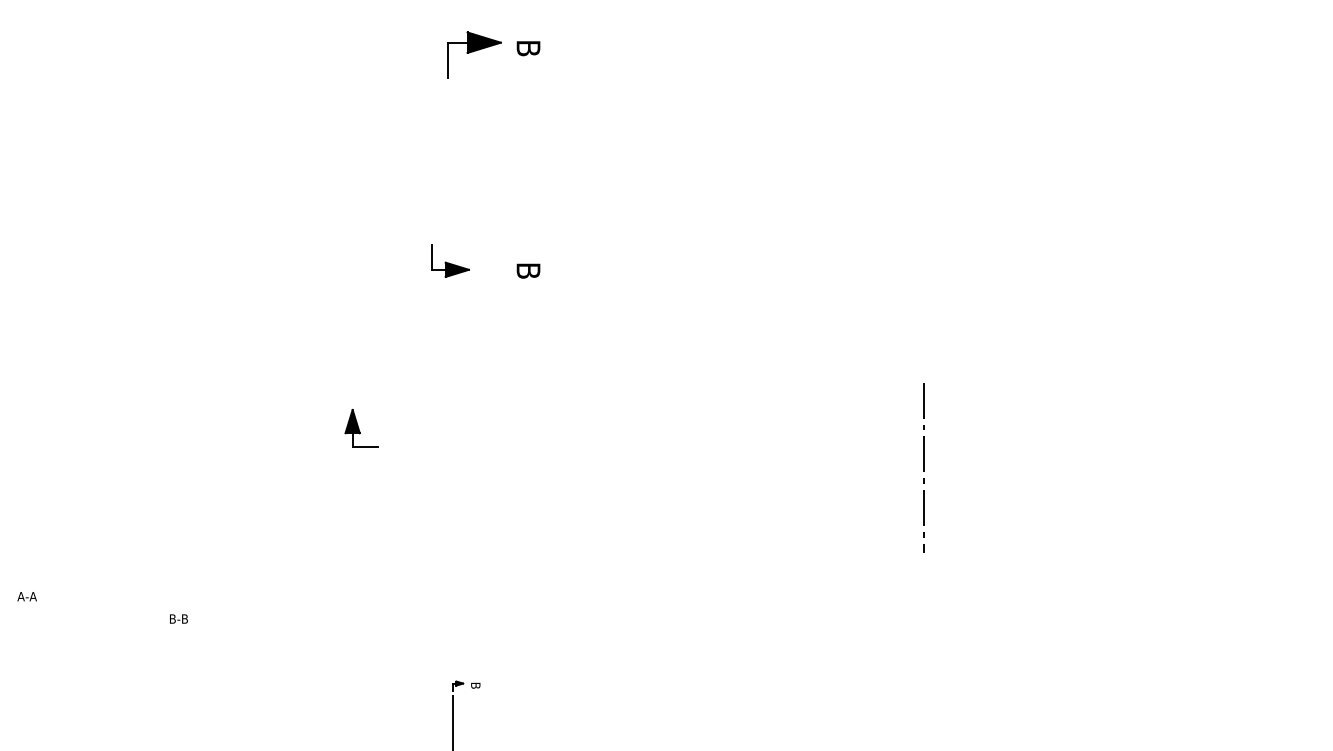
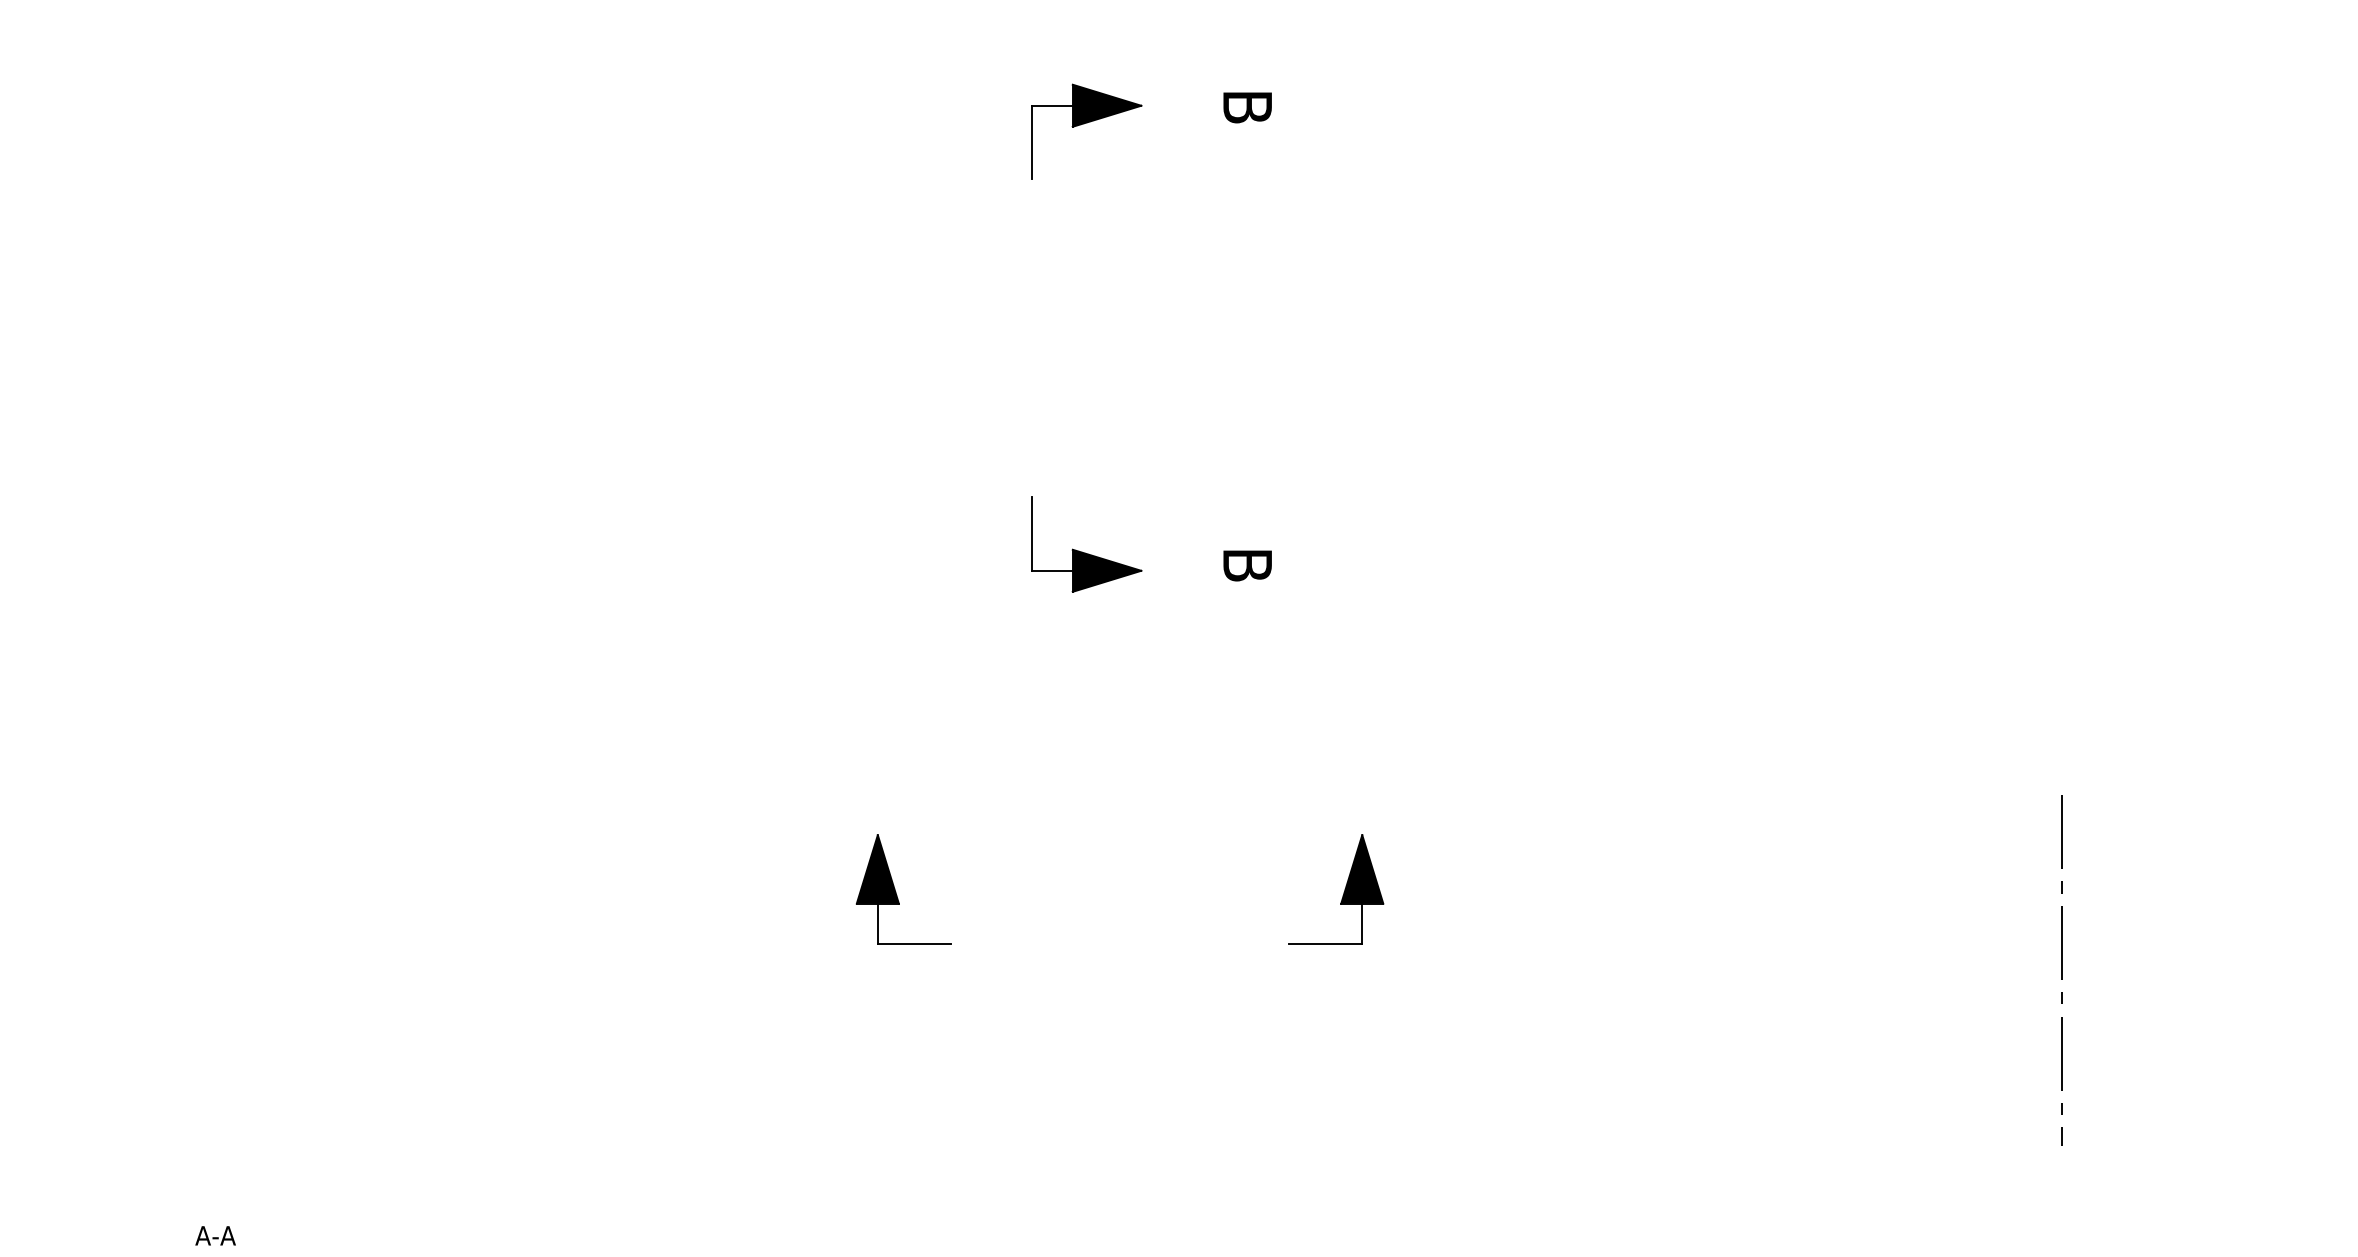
part: (474, 54) -> (1087, 130), moved
part: (450, 260) -> (1087, 543), size x1.43
part: (361, 428) -> (903, 889), size x1.43
part: (571, 428) -> (1336, 889), added

